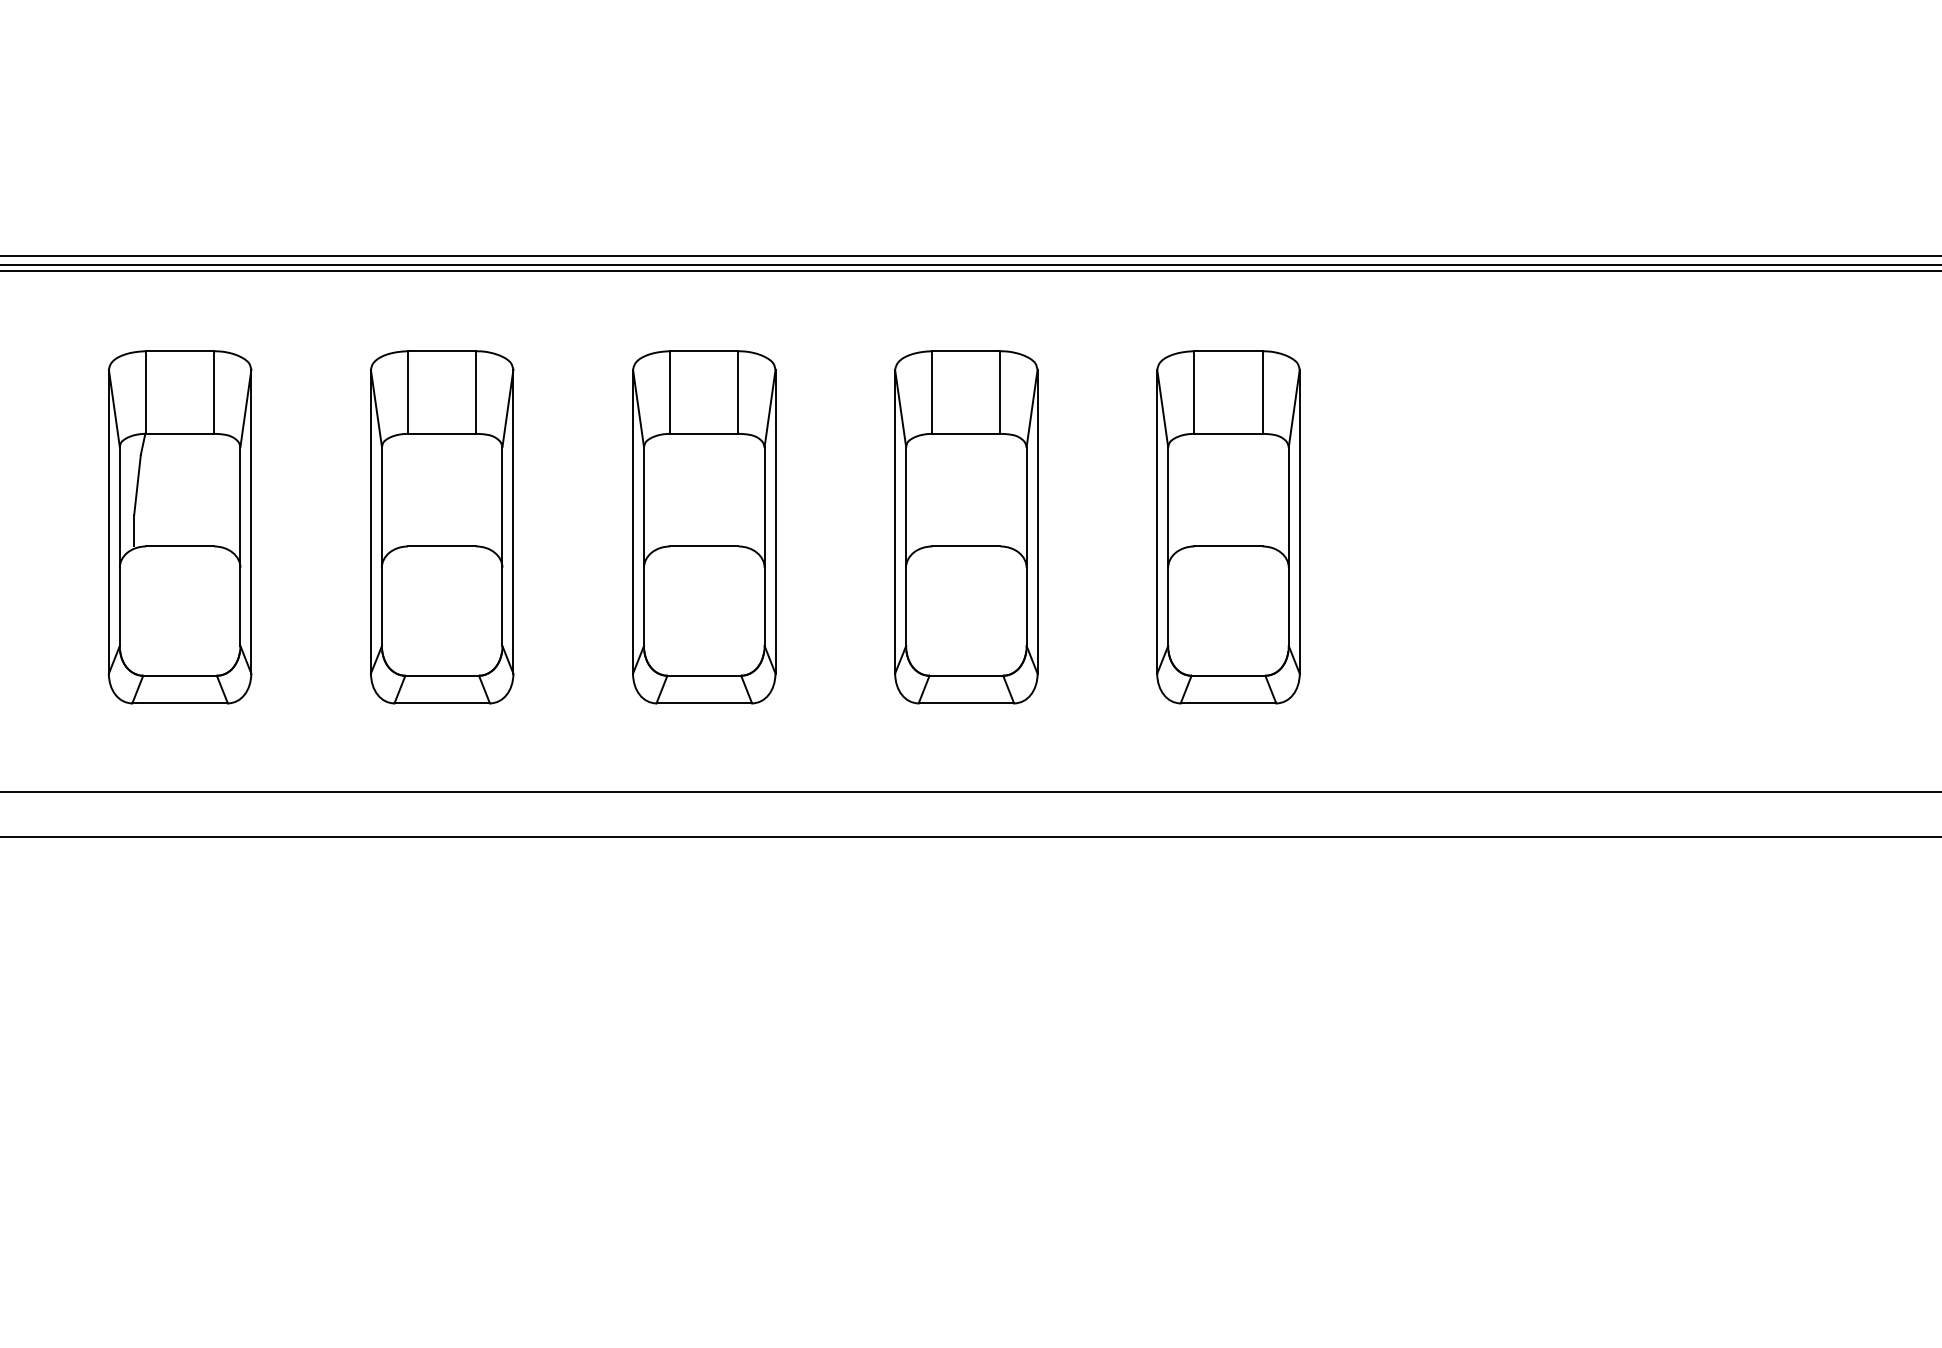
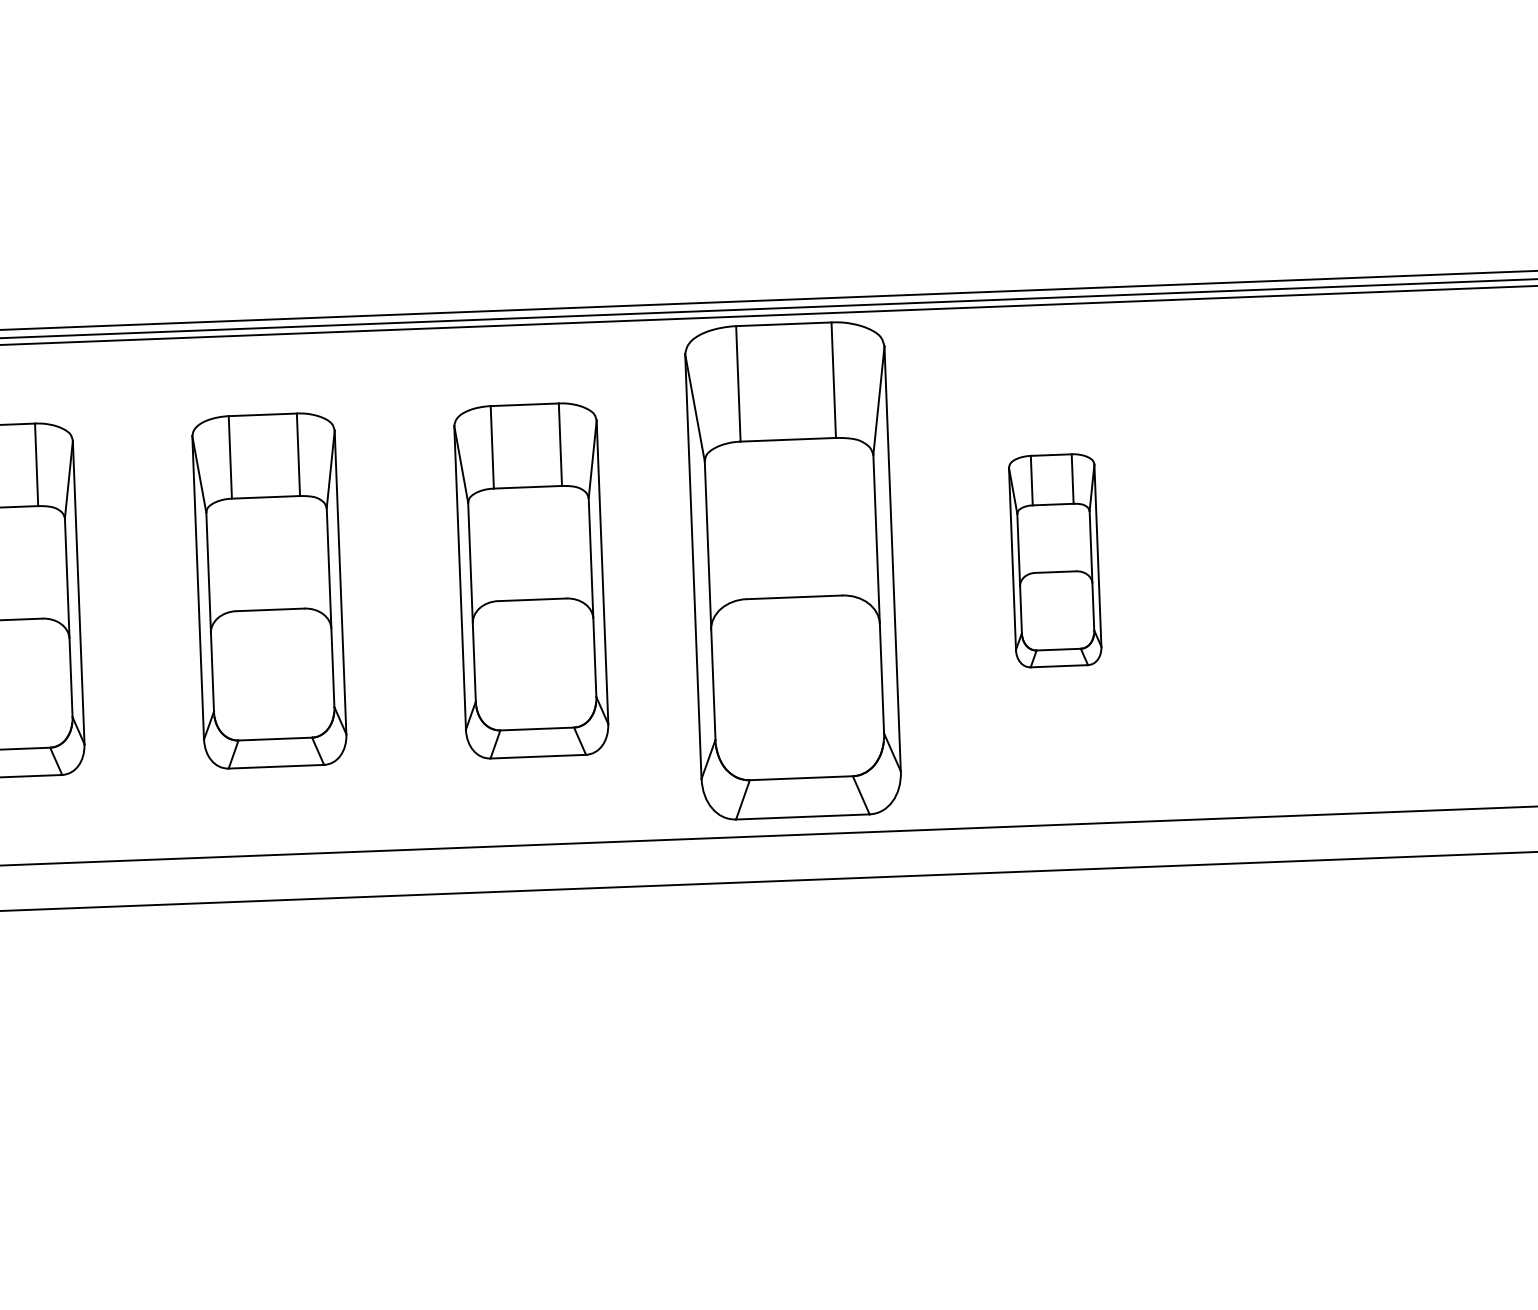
part: (966, 527) -> (793, 570), size x1.4
part: (1228, 527) -> (1055, 560), size x0.6

